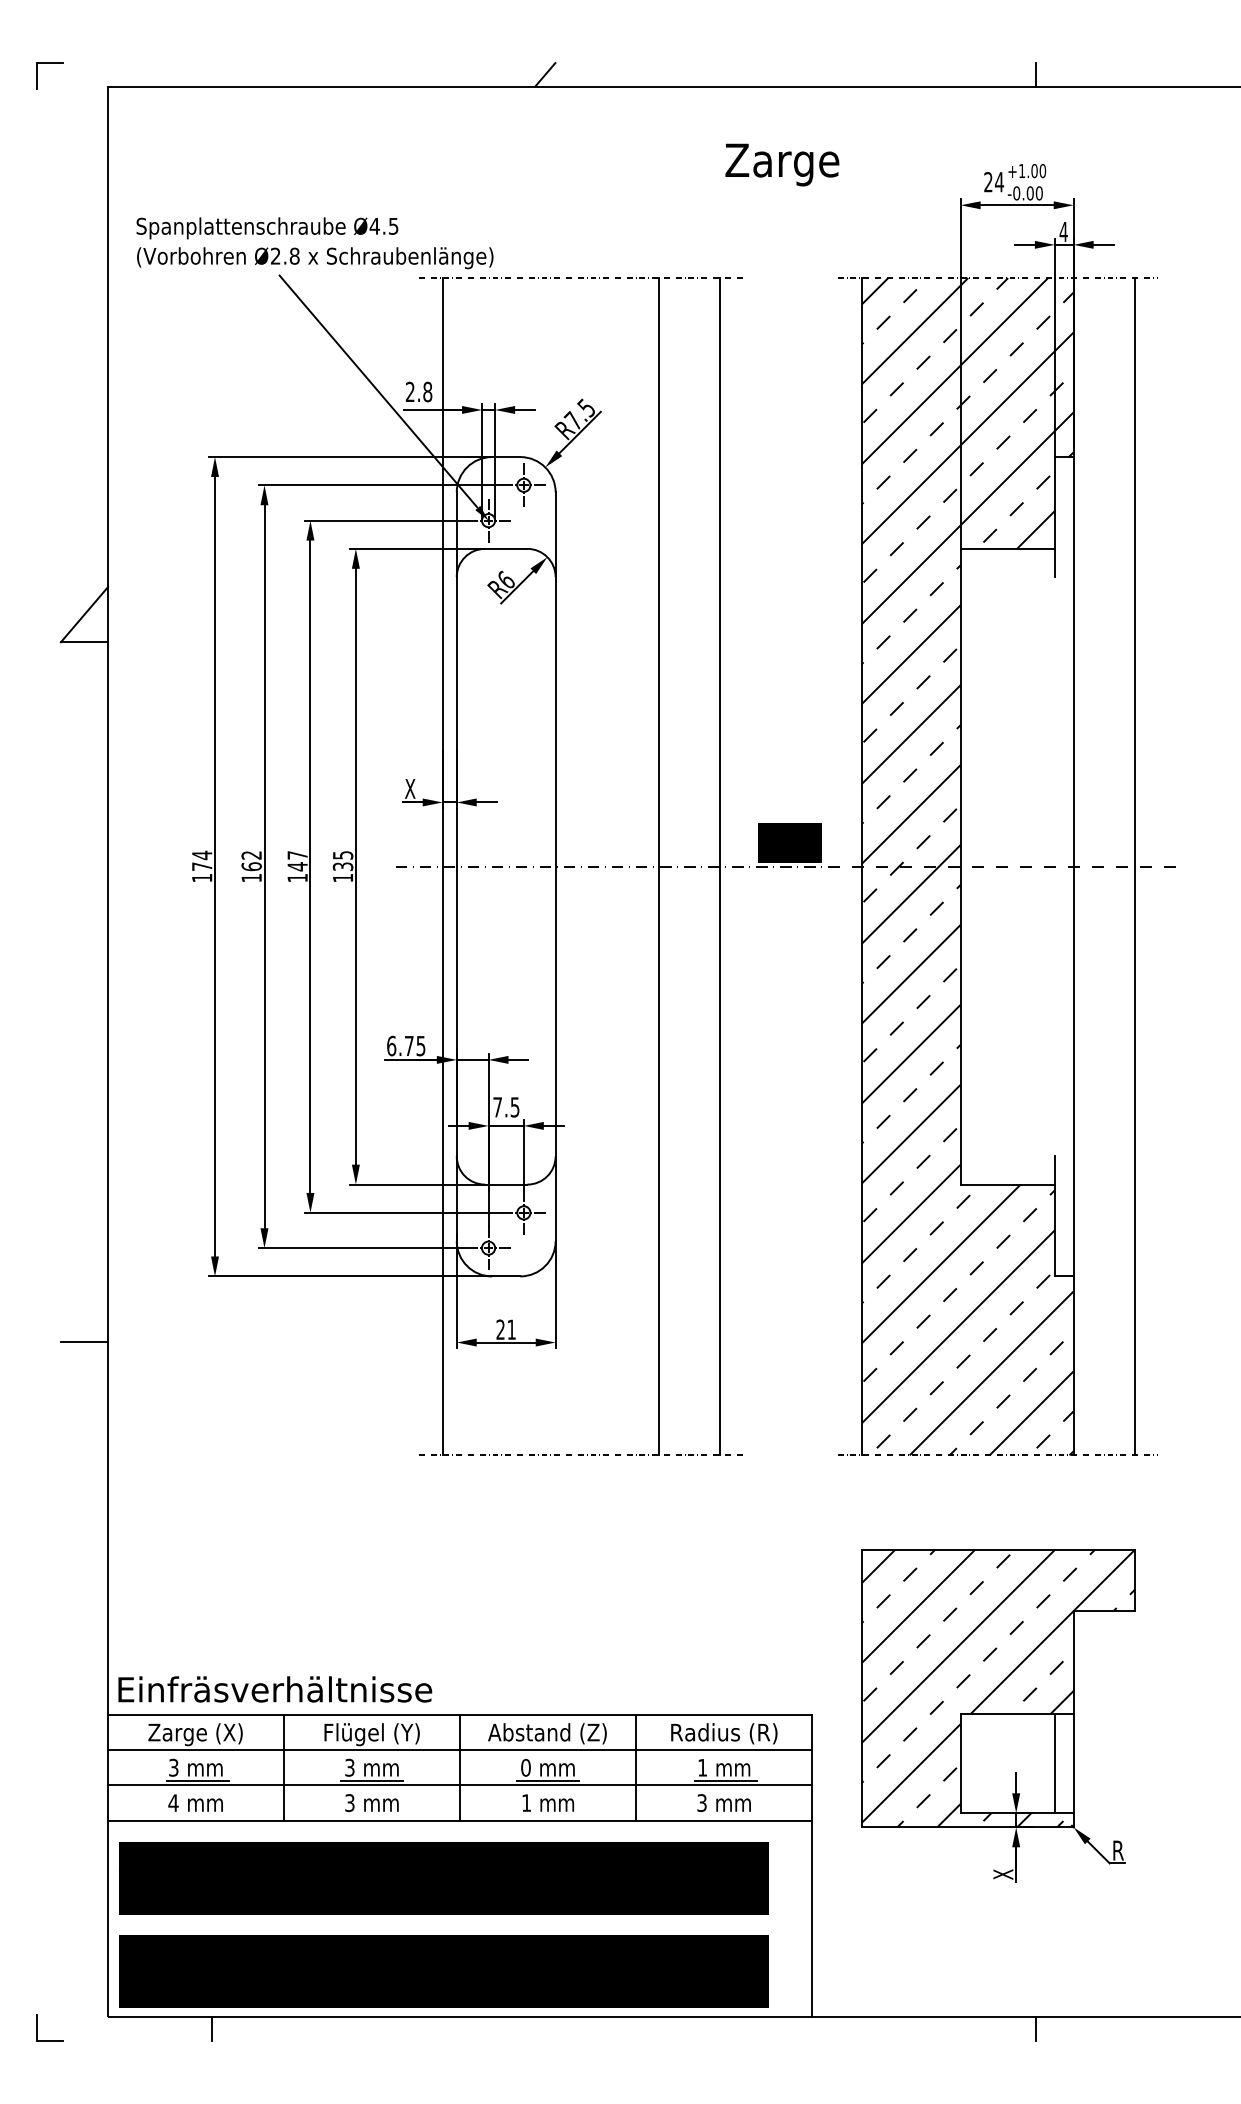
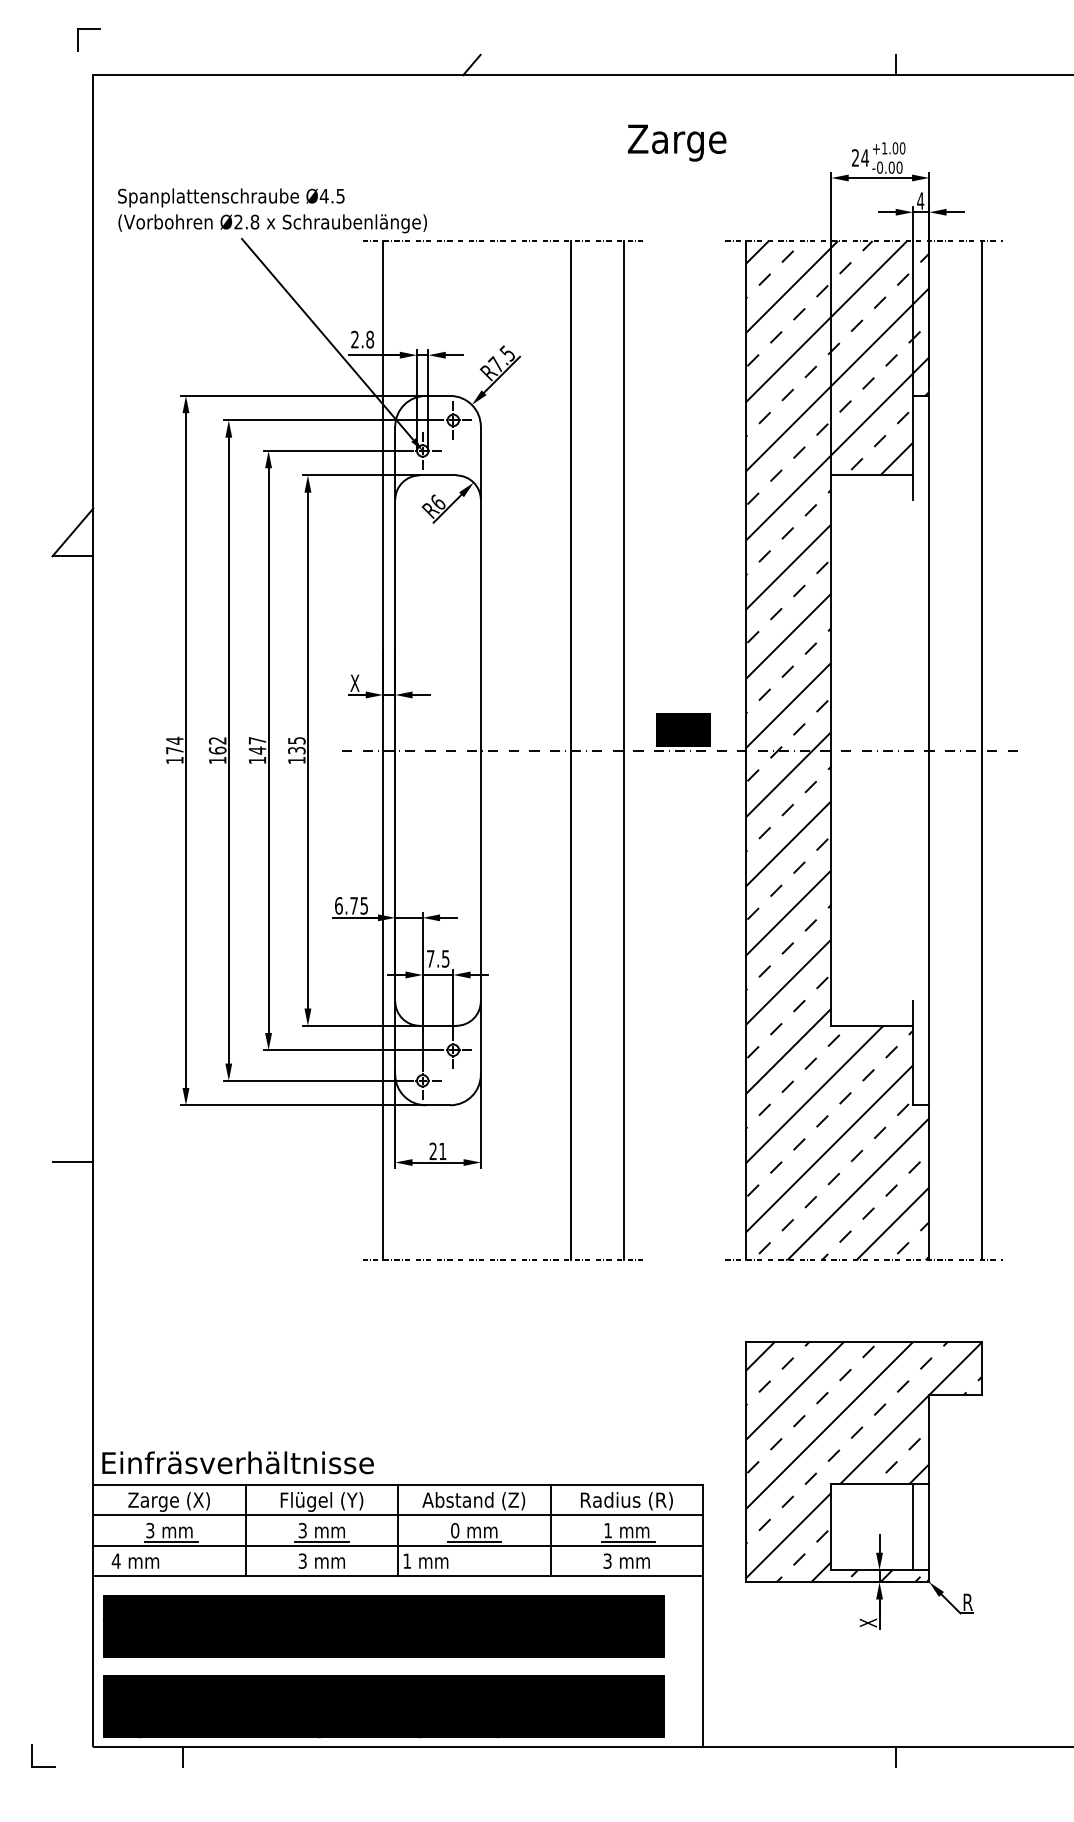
part: (49, 63) -> (88, 29), moved
text: (195, 1802) -> (135, 1560), moved
text: (547, 1802) -> (425, 1560), moved

